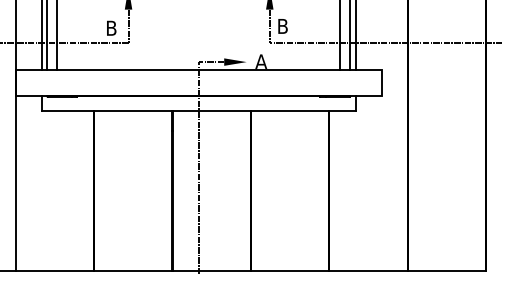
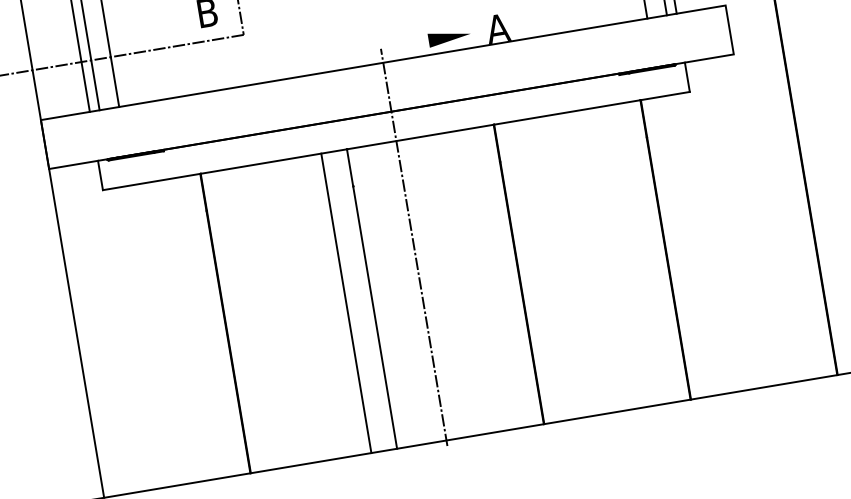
line: (211, 62) -> (405, 45), removed
line: (172, 191) -> (346, 303), moved

